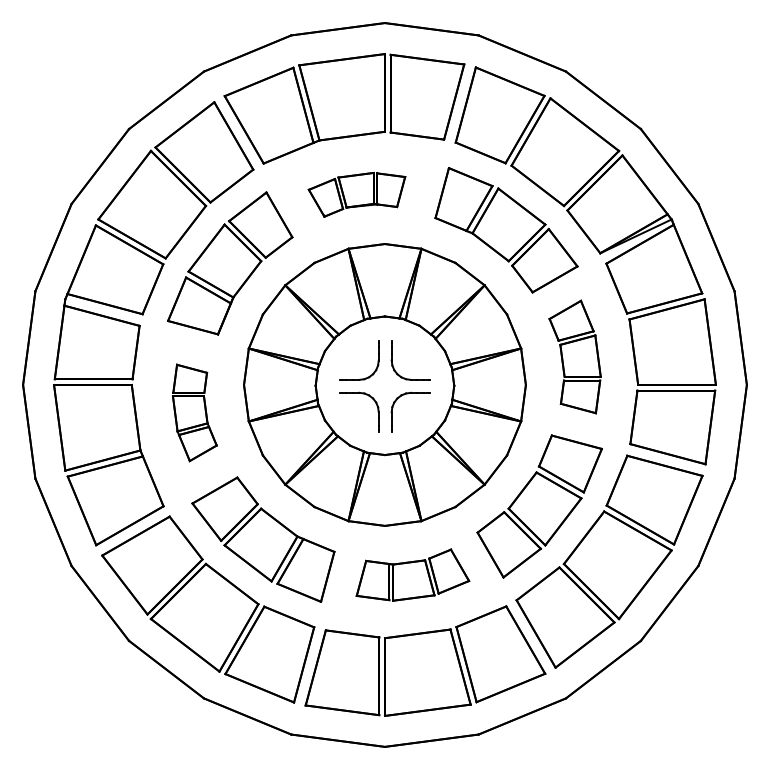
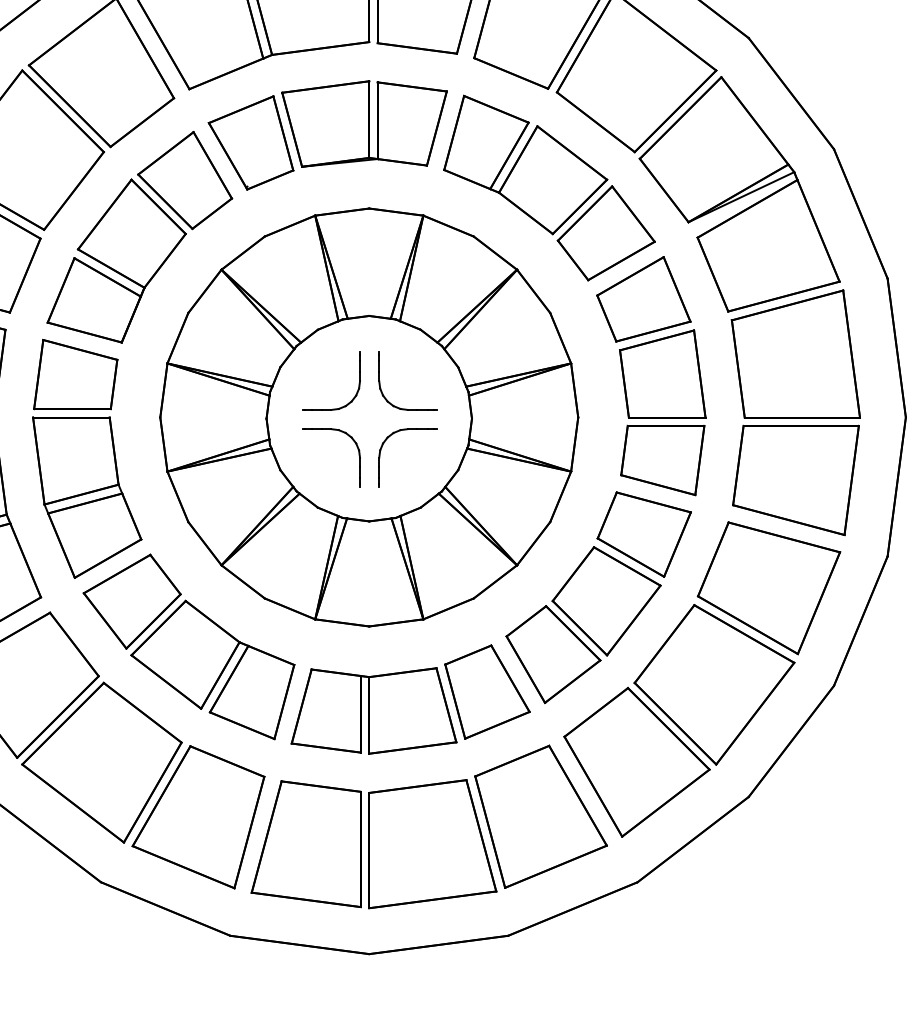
part: (356, 194) -> (327, 135), size x1.67
part: (574, 356) -> (650, 375), size x1.43
part: (194, 412) -> (86, 458), size x1.67
part: (412, 574) -> (410, 698), size x1.43

